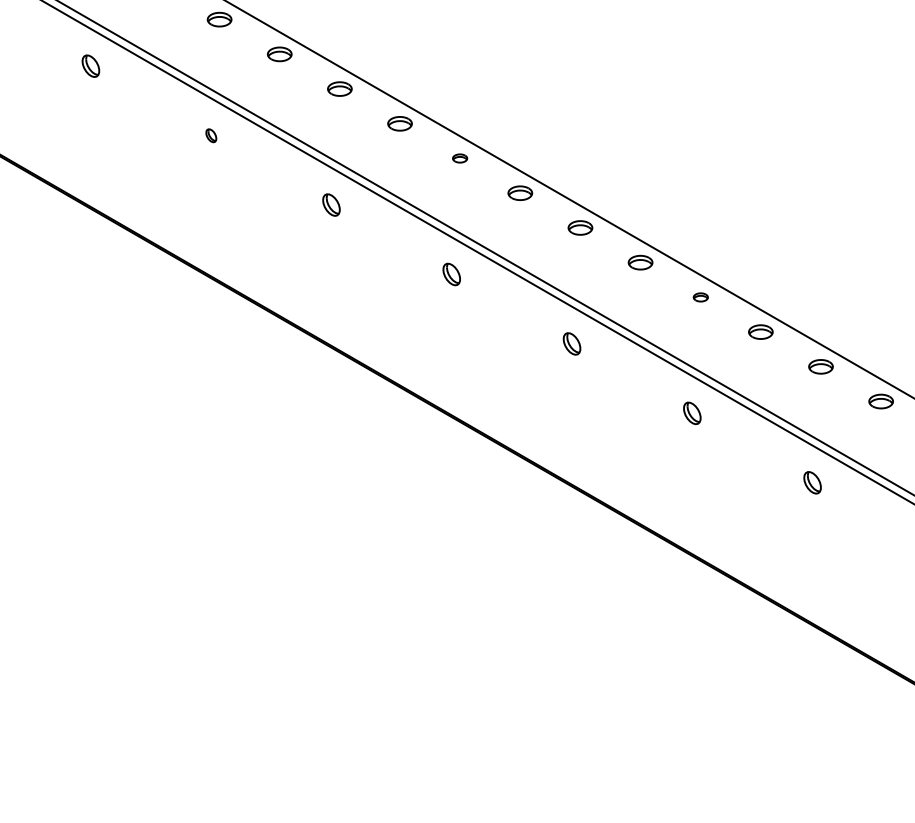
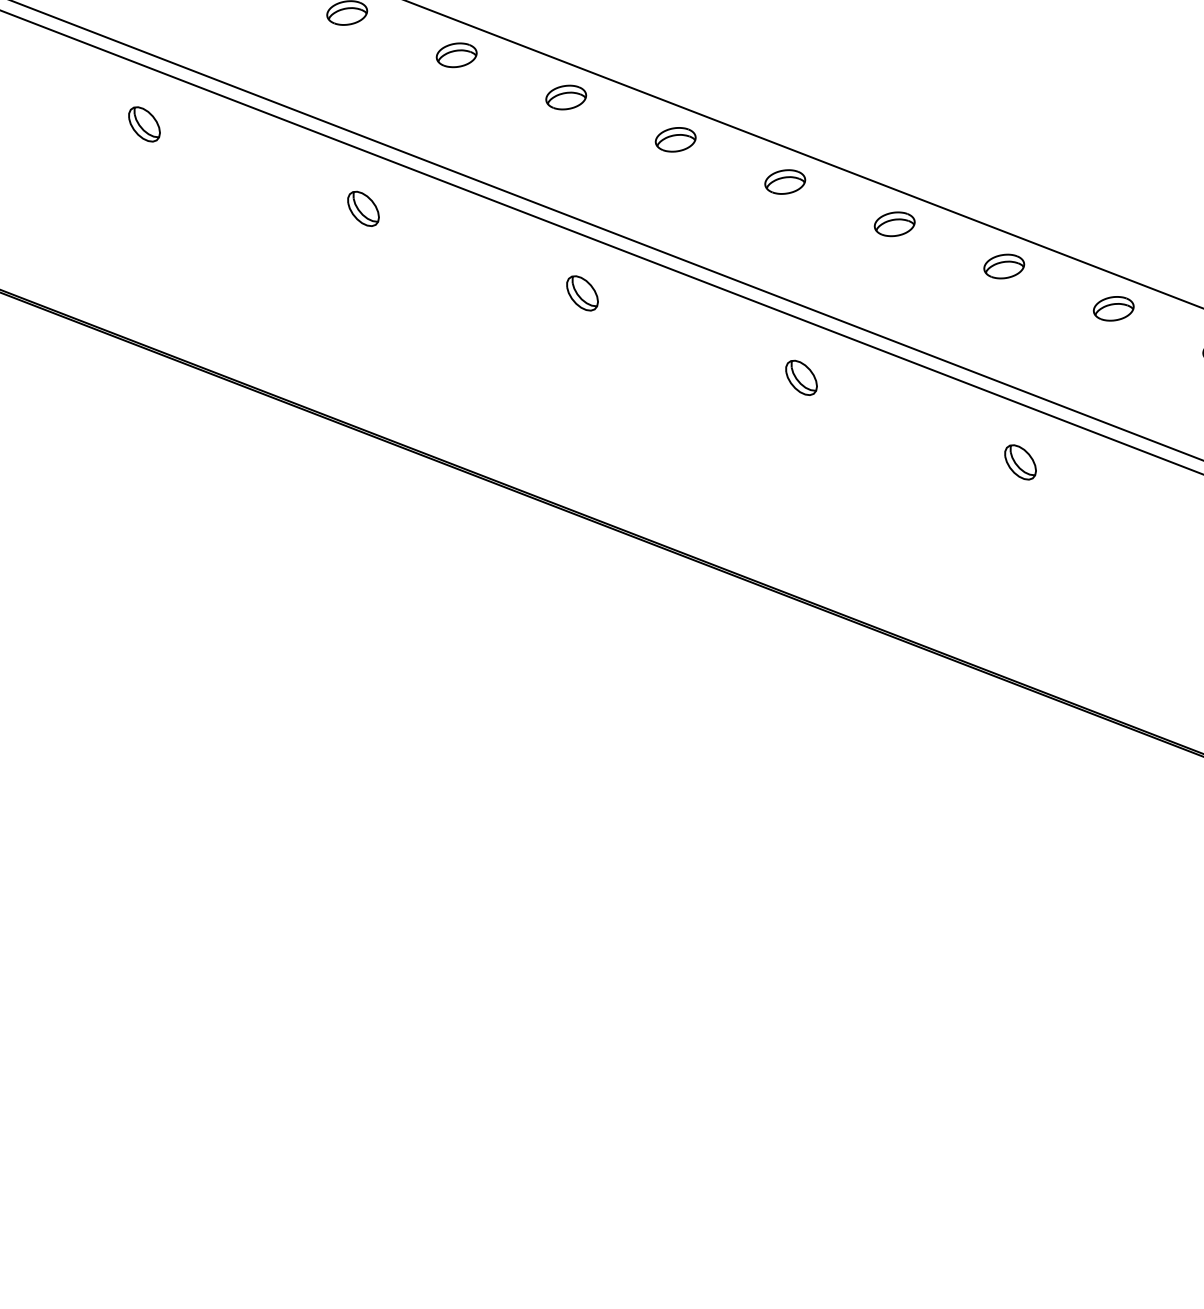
part: (211, 135) -> (144, 124), size x1.67
part: (459, 158) -> (565, 97), size x1.67
part: (700, 297) -> (1003, 266), size x1.67

